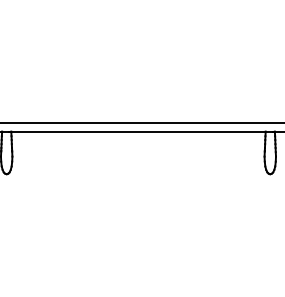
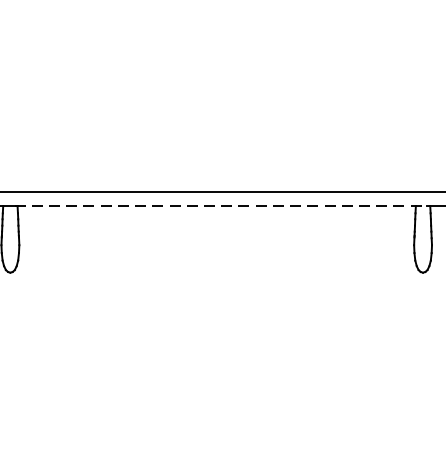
line: (141, 131) -> (221, 205), solid -> dashed

